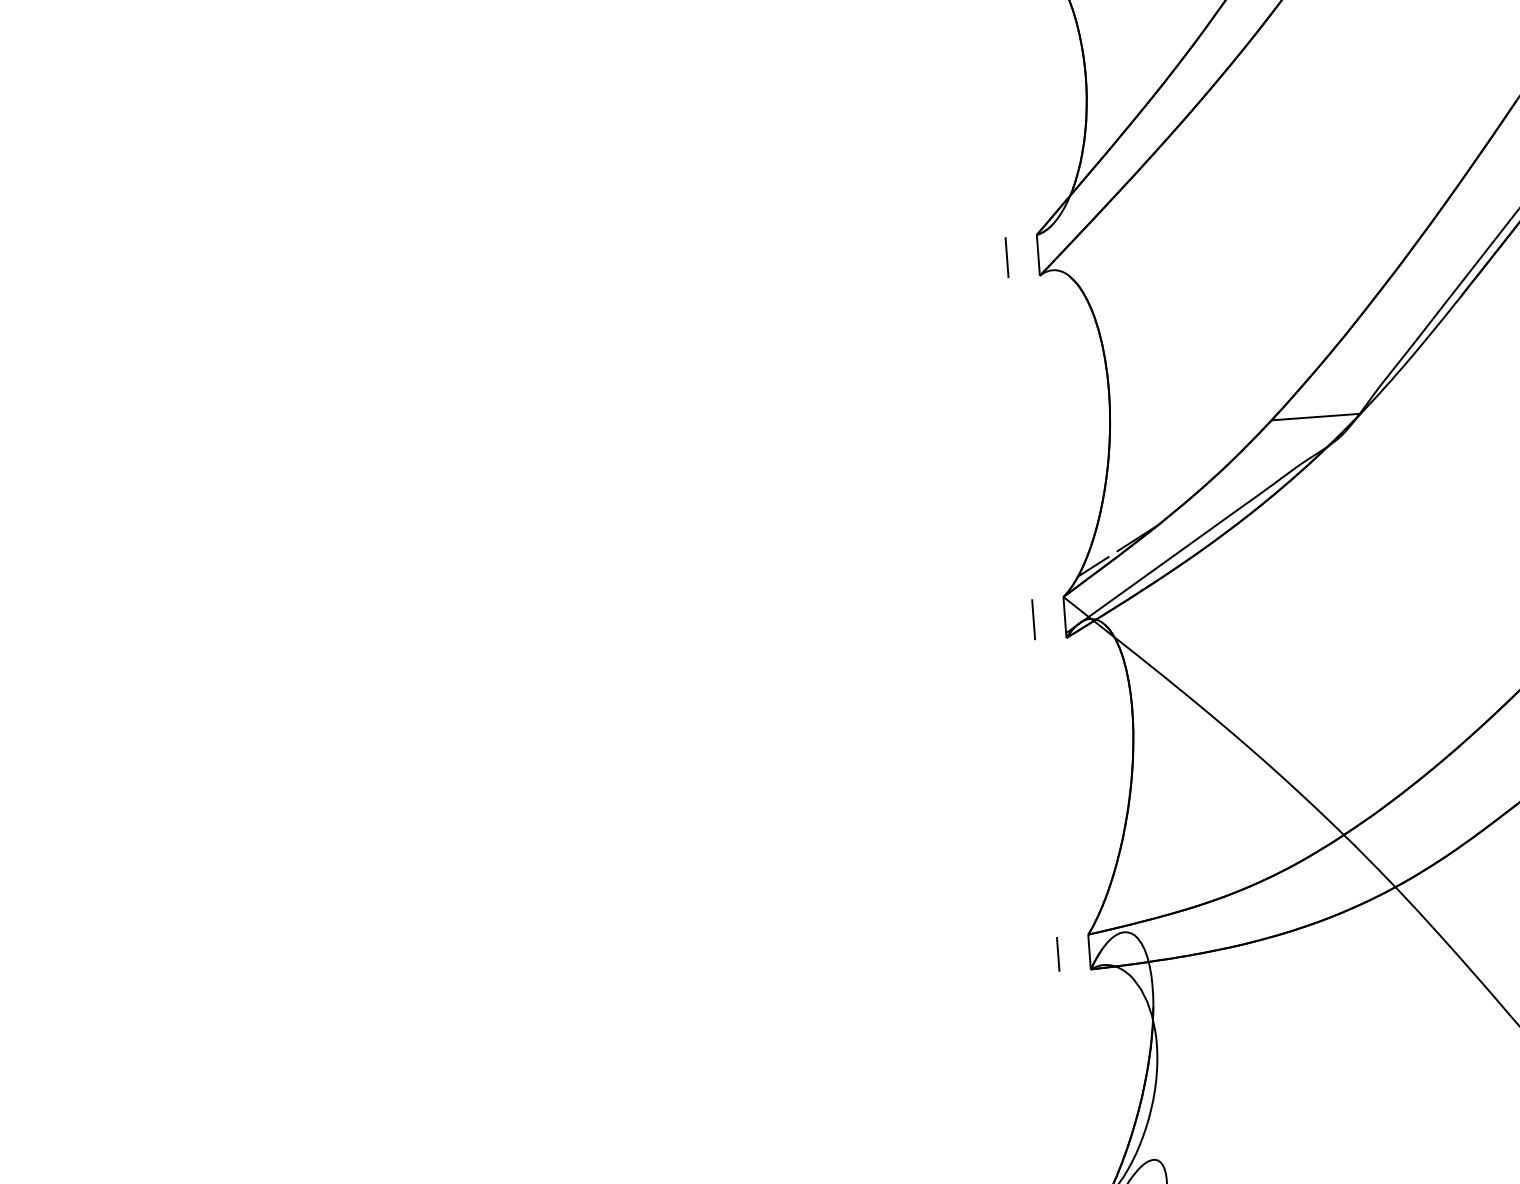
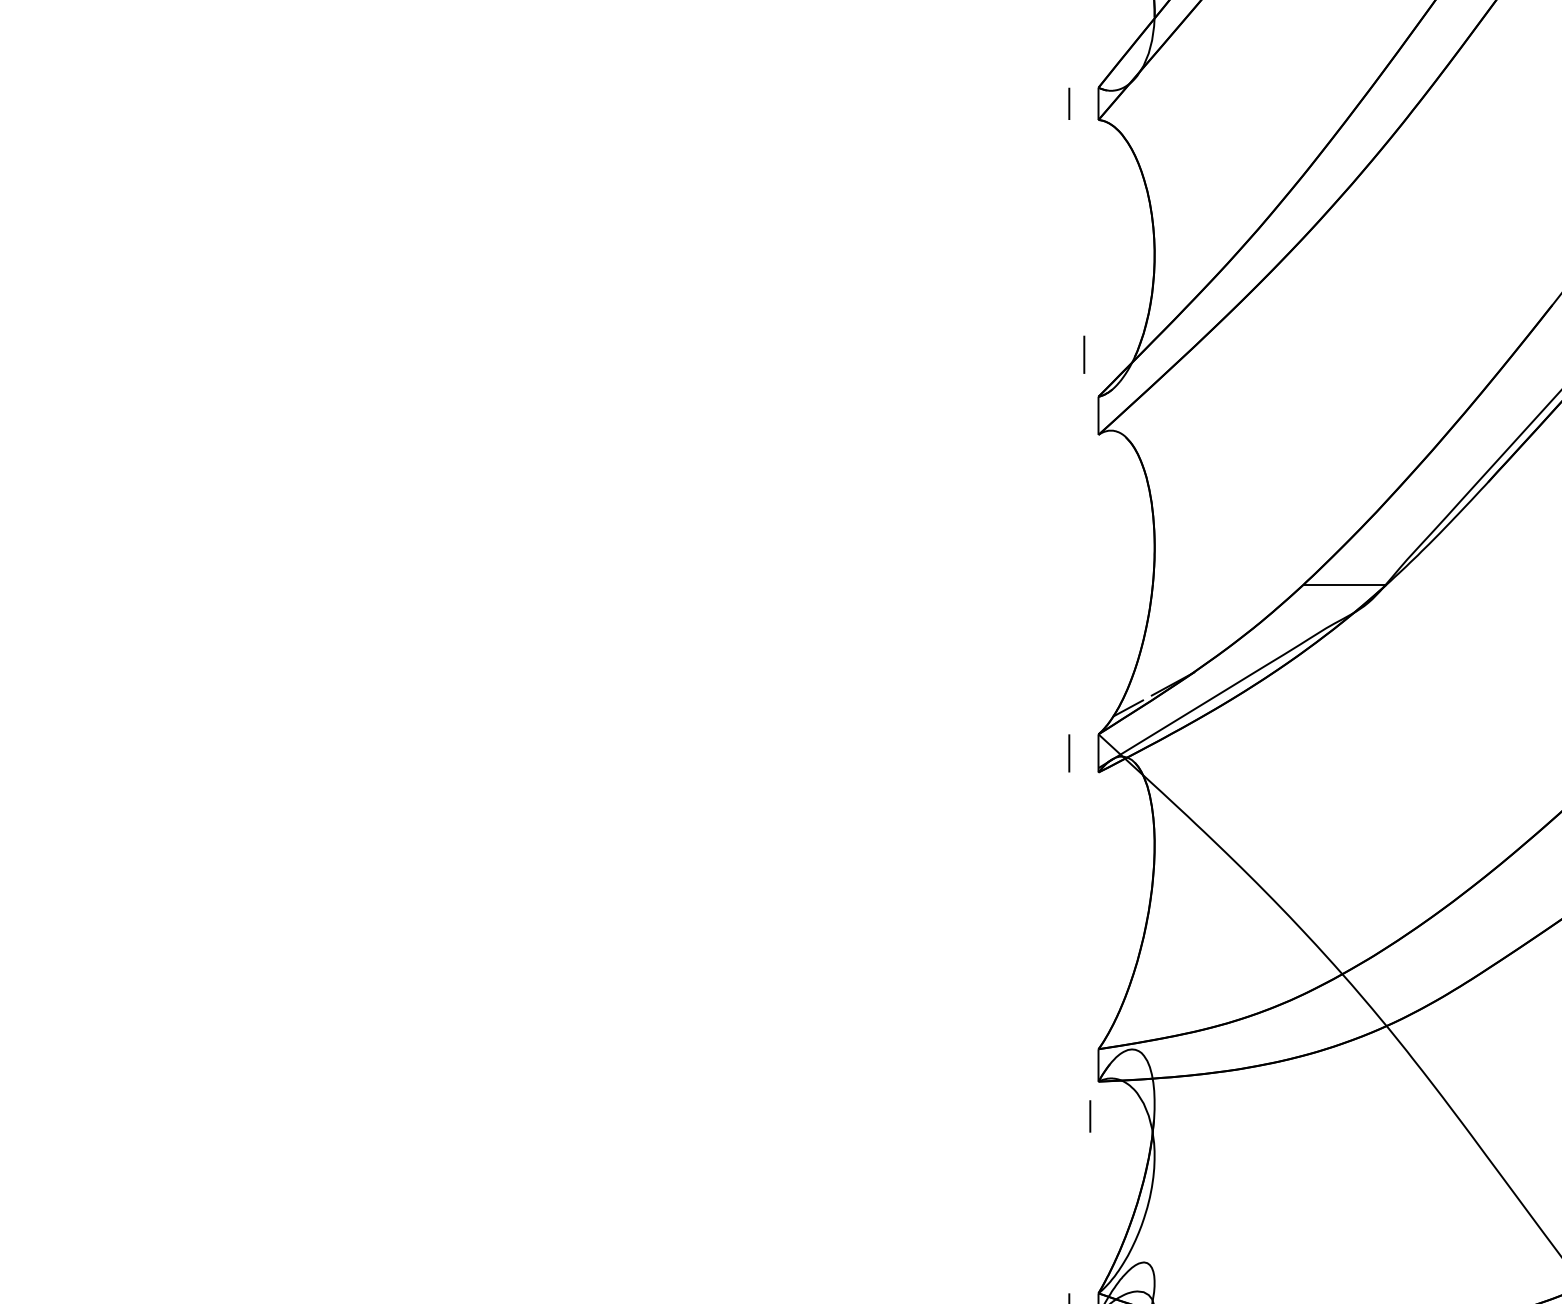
line: (1007, 257) -> (1084, 354), moved
line: (1058, 954) -> (1090, 1116), moved

